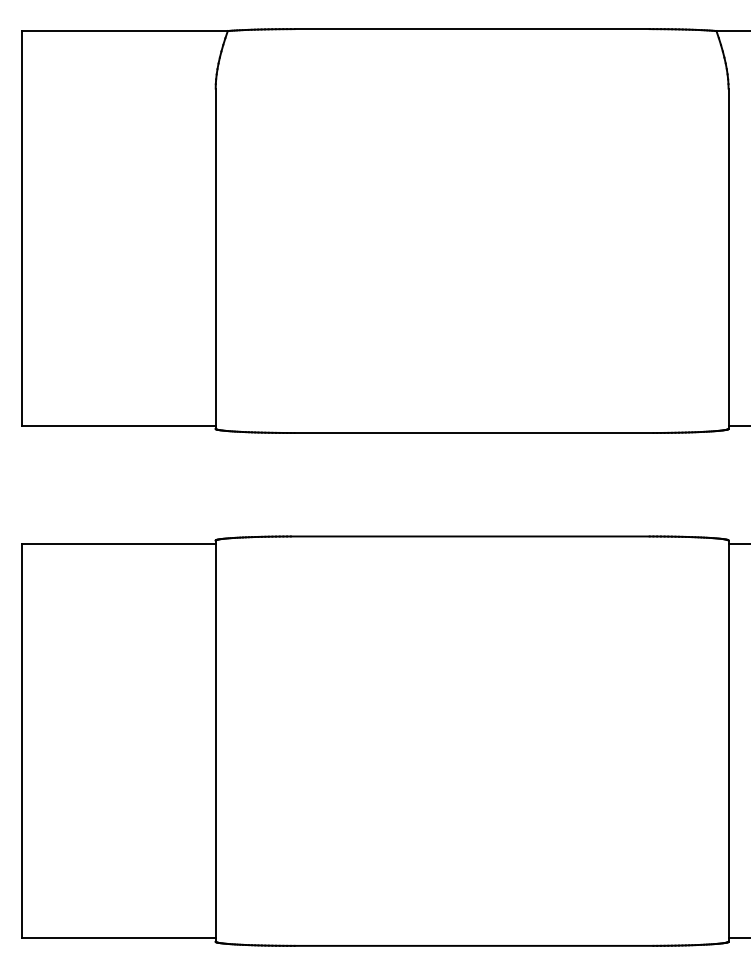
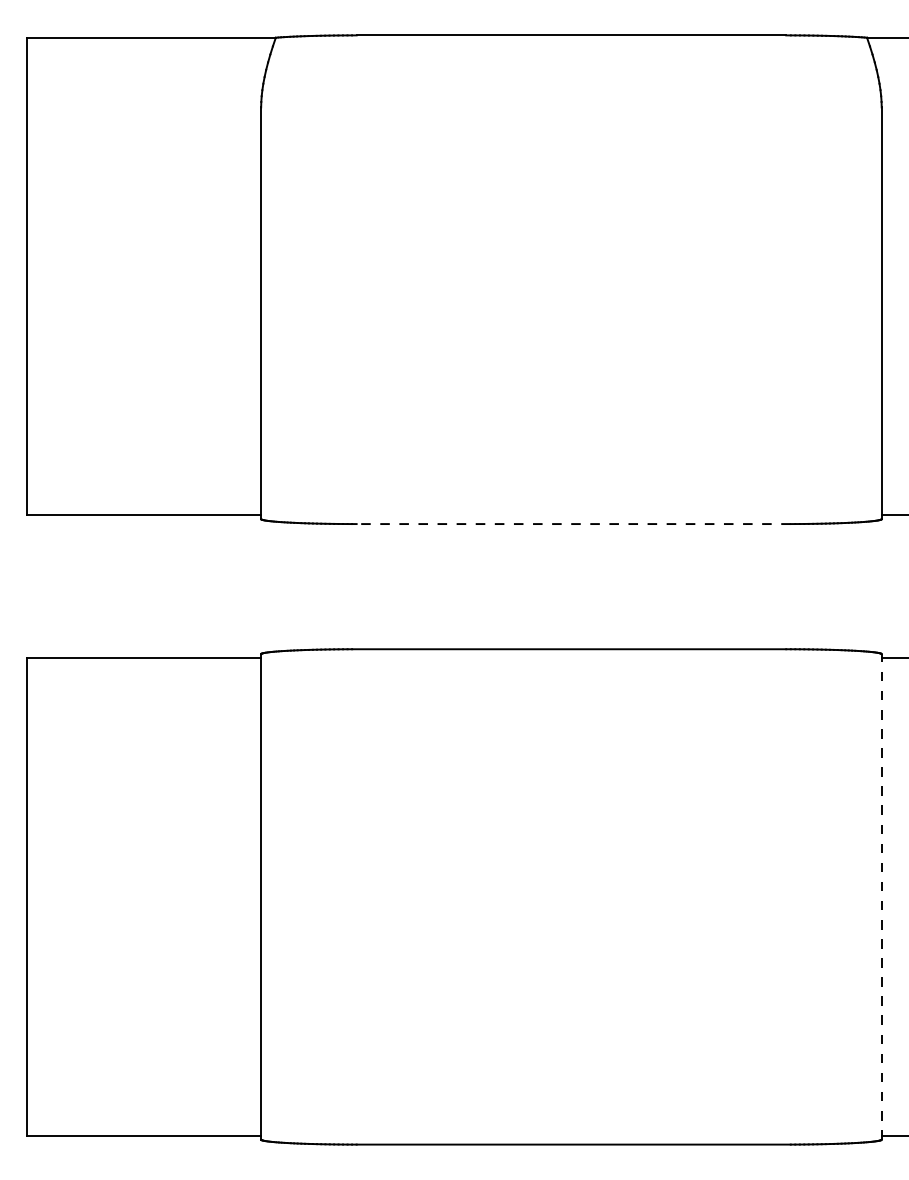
line: (473, 433) -> (573, 524), solid -> dashed
line: (728, 740) -> (881, 896), solid -> dashed

